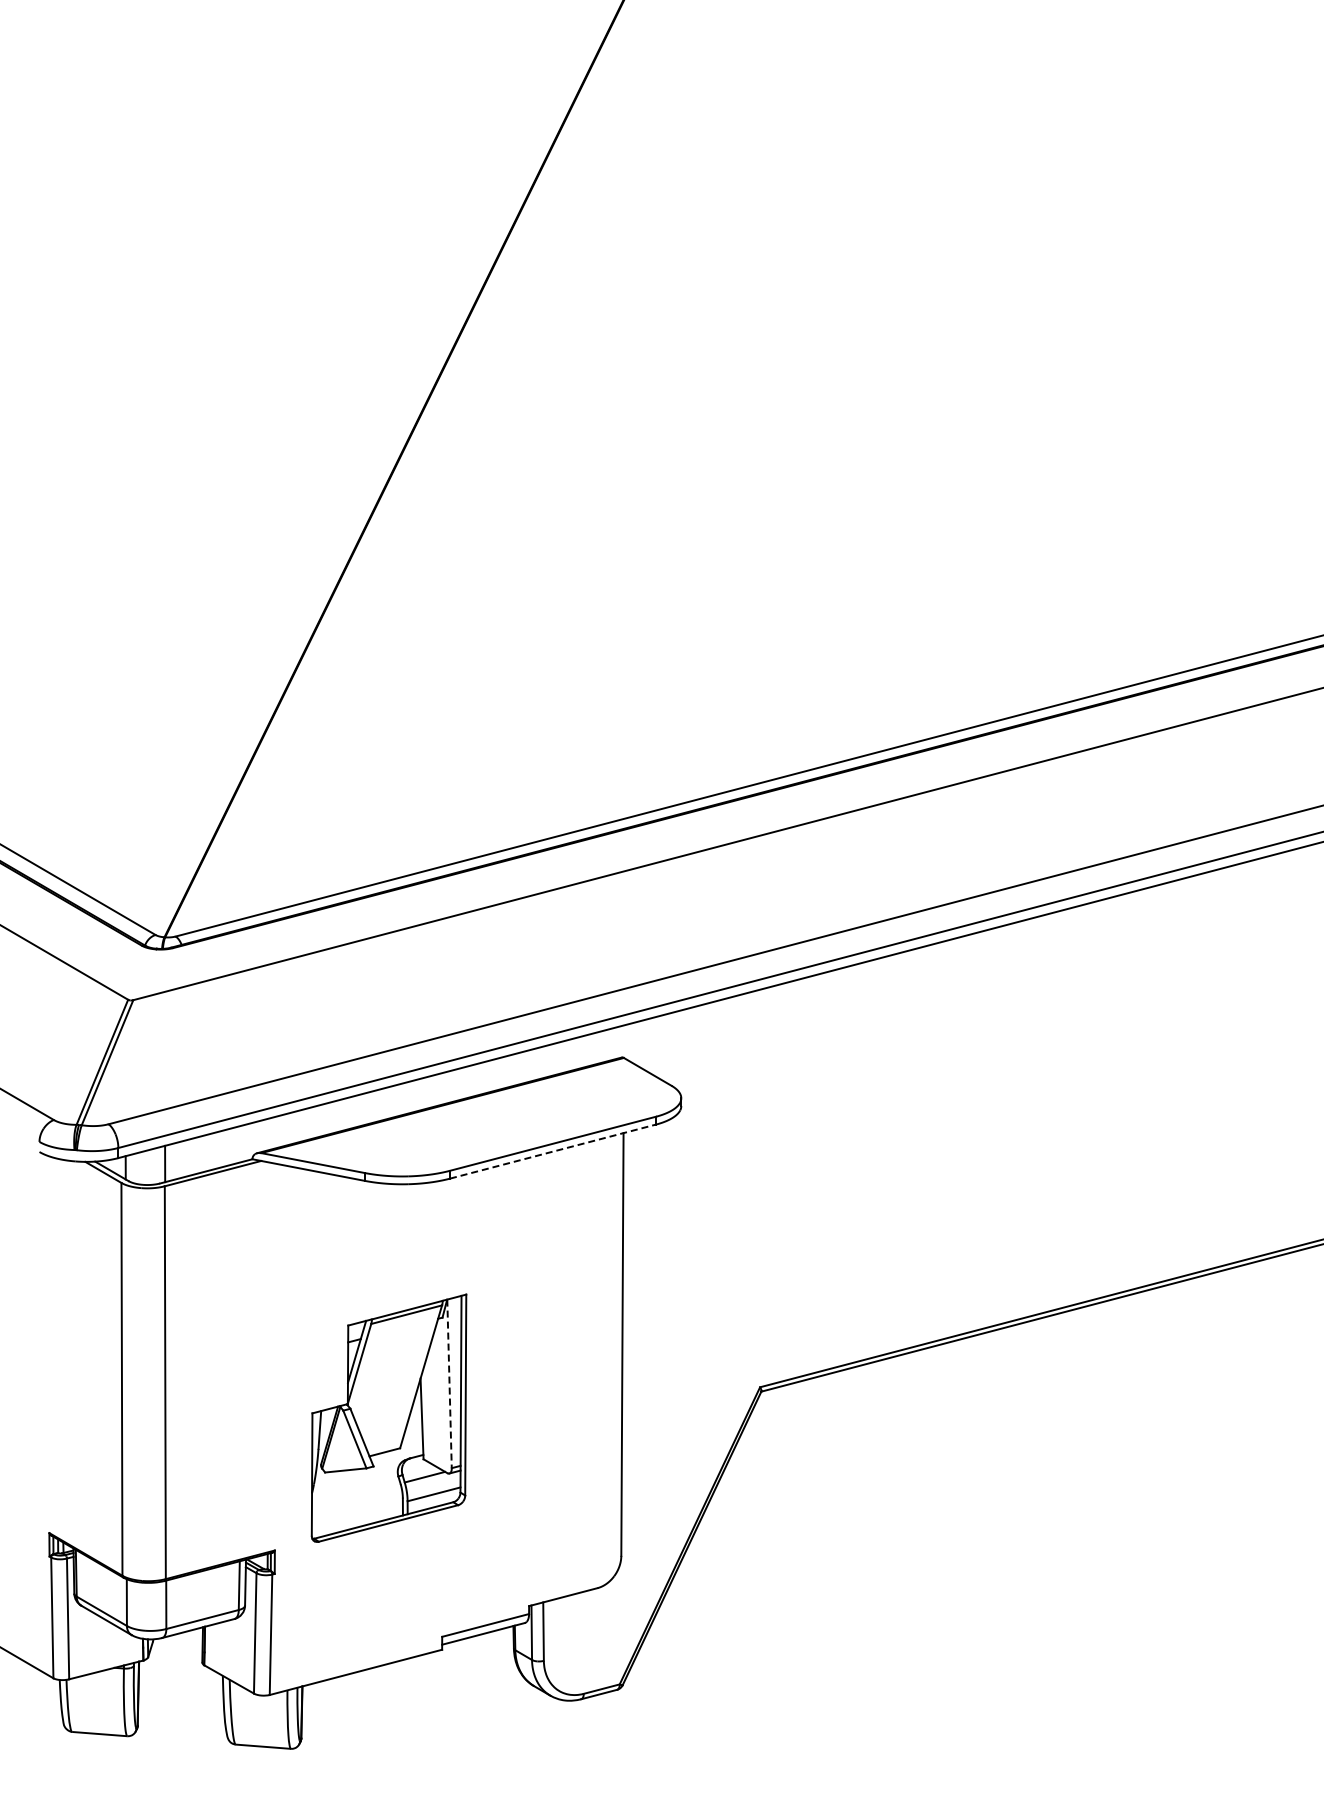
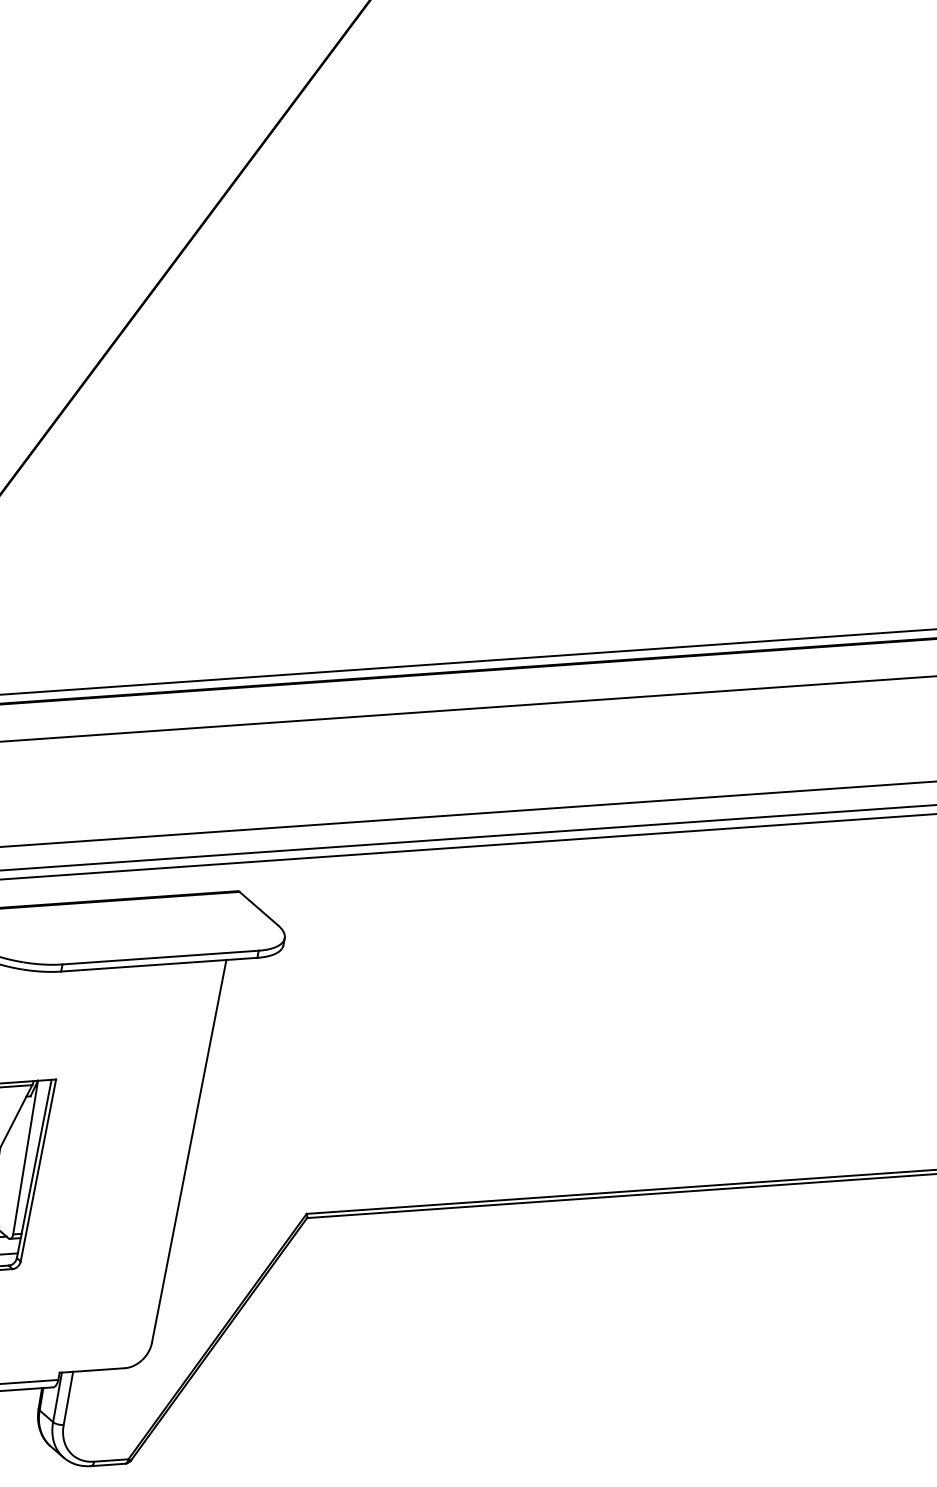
line: (553, 1151) -> (159, 964), dashed -> solid
line: (449, 1384) -> (25, 1158), dashed -> solid

